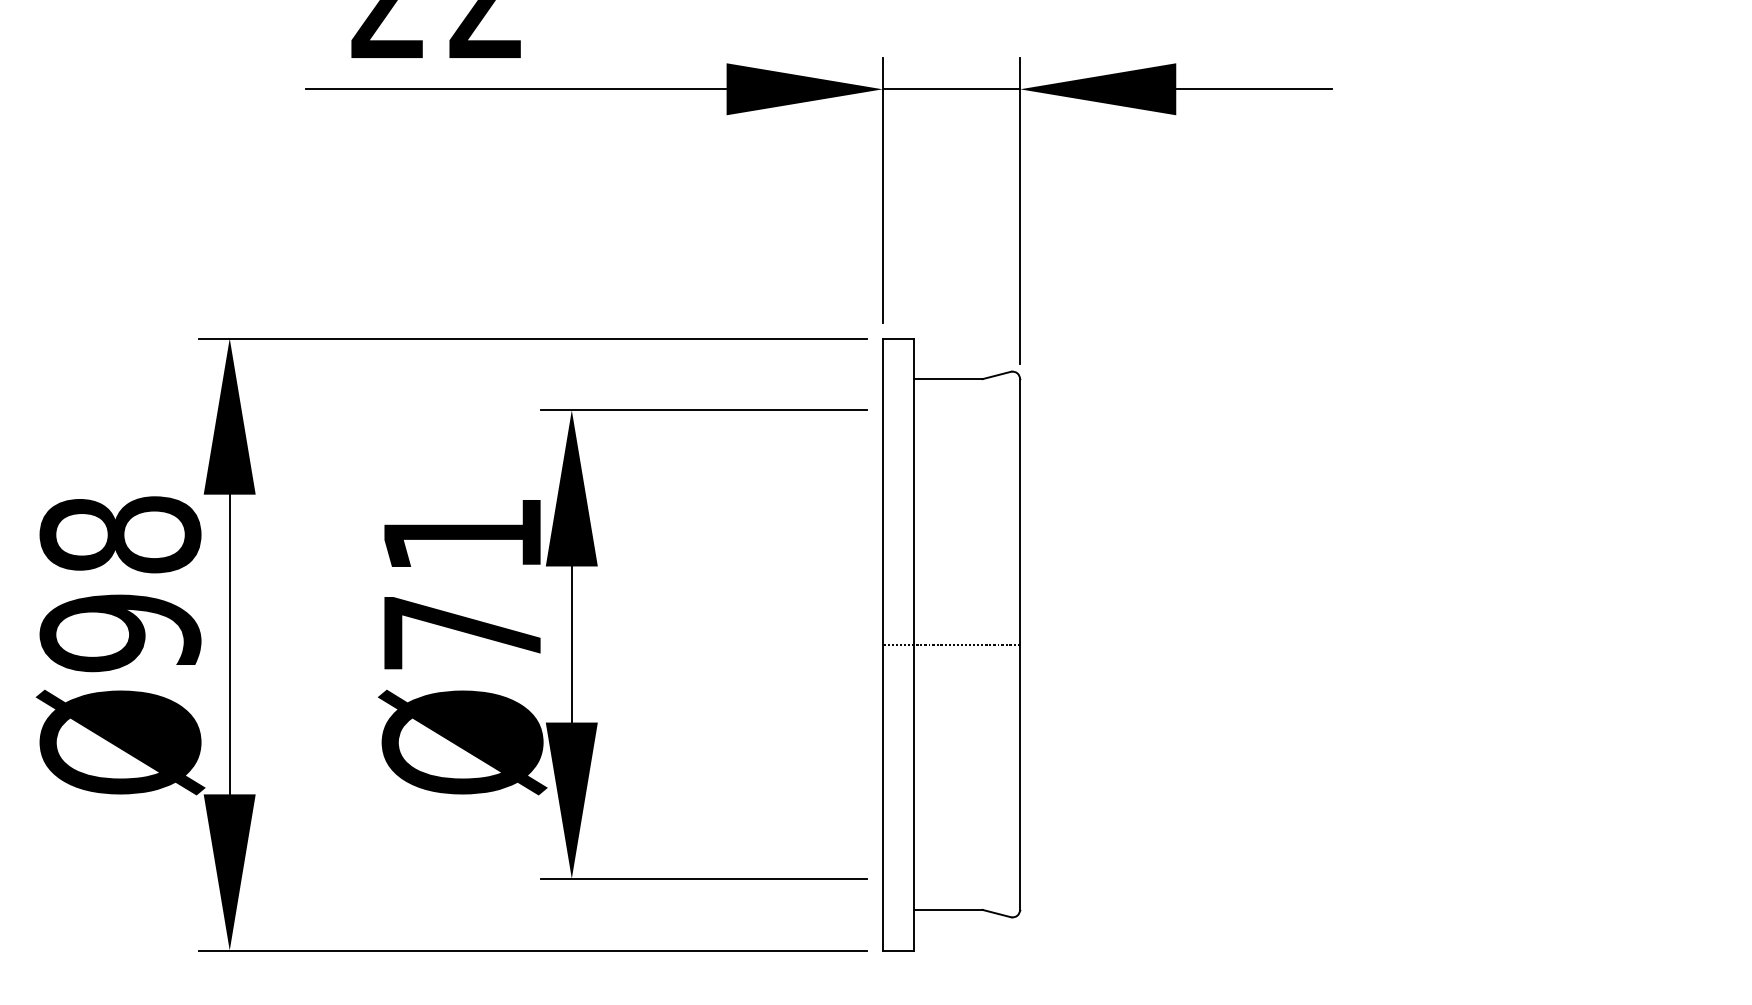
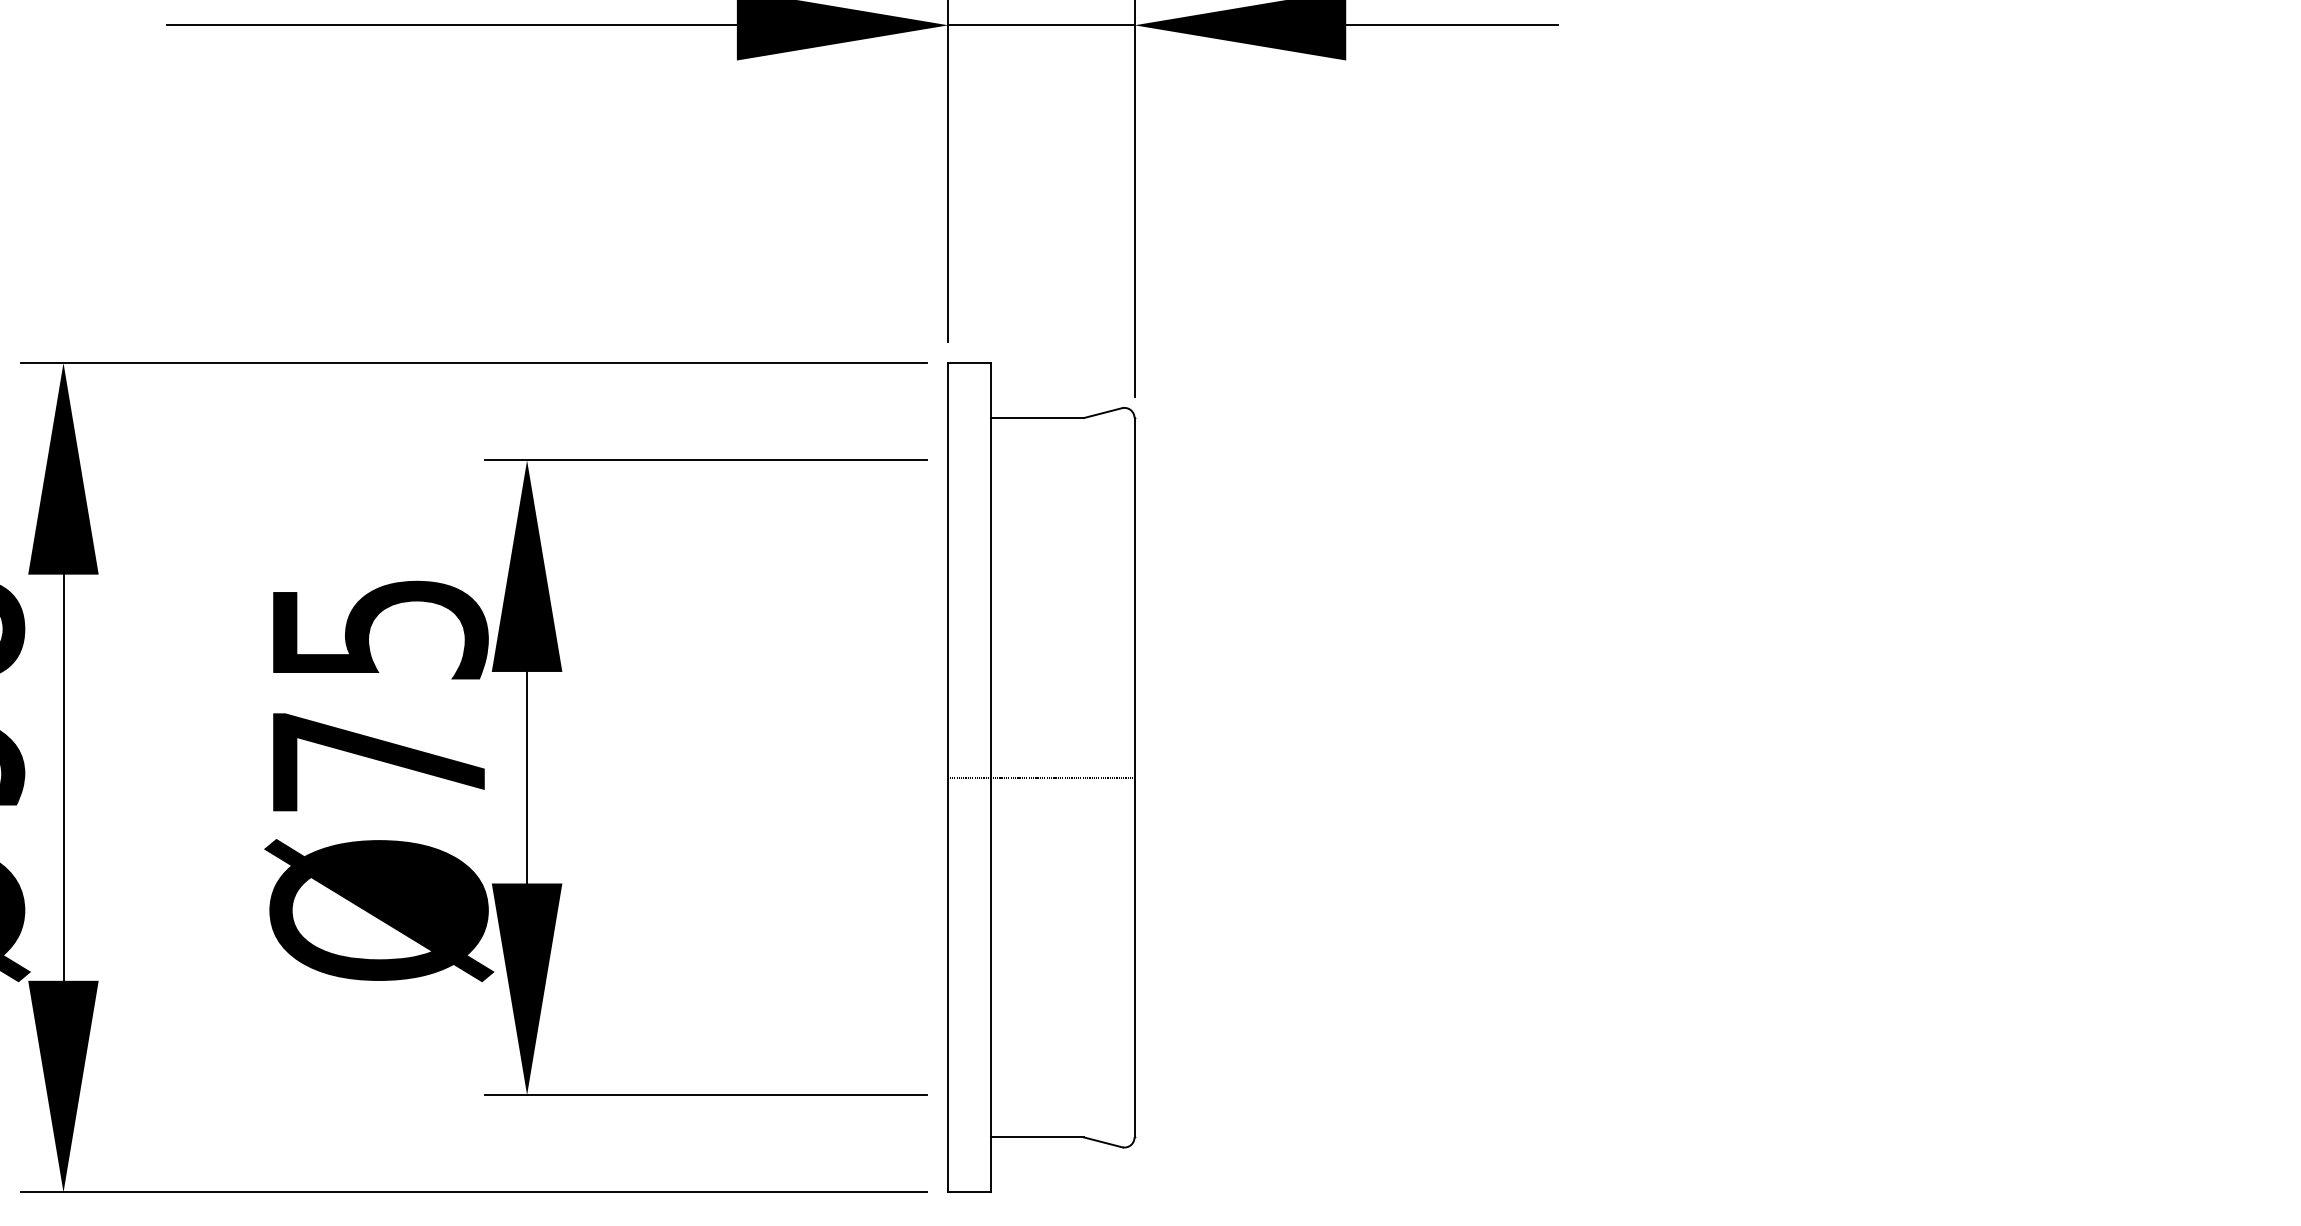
text: (463, 535) -> (380, 629), Ø71 -> Ø75

